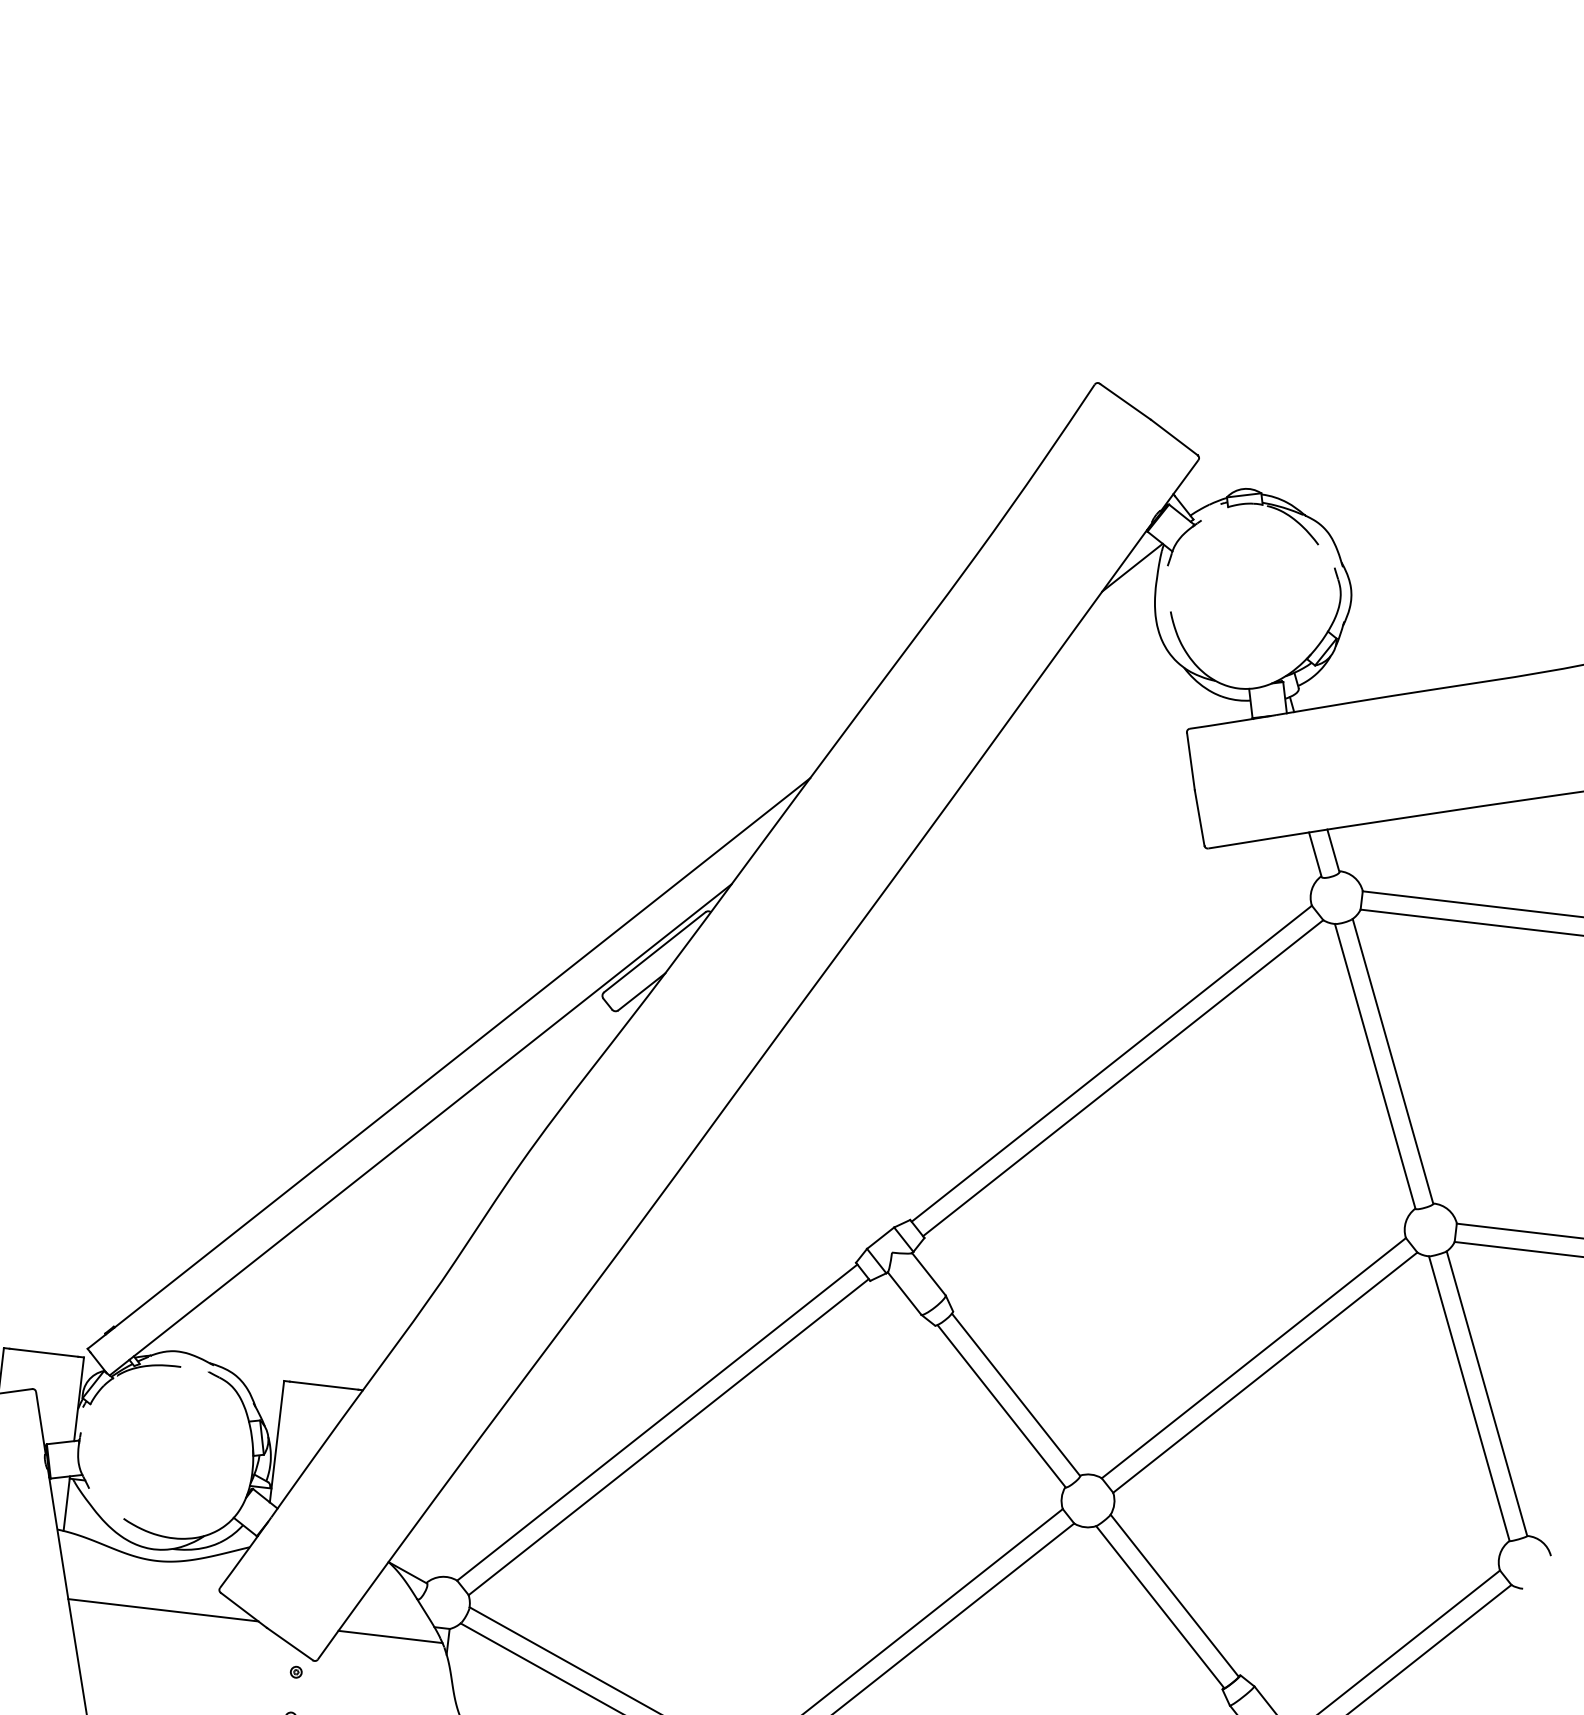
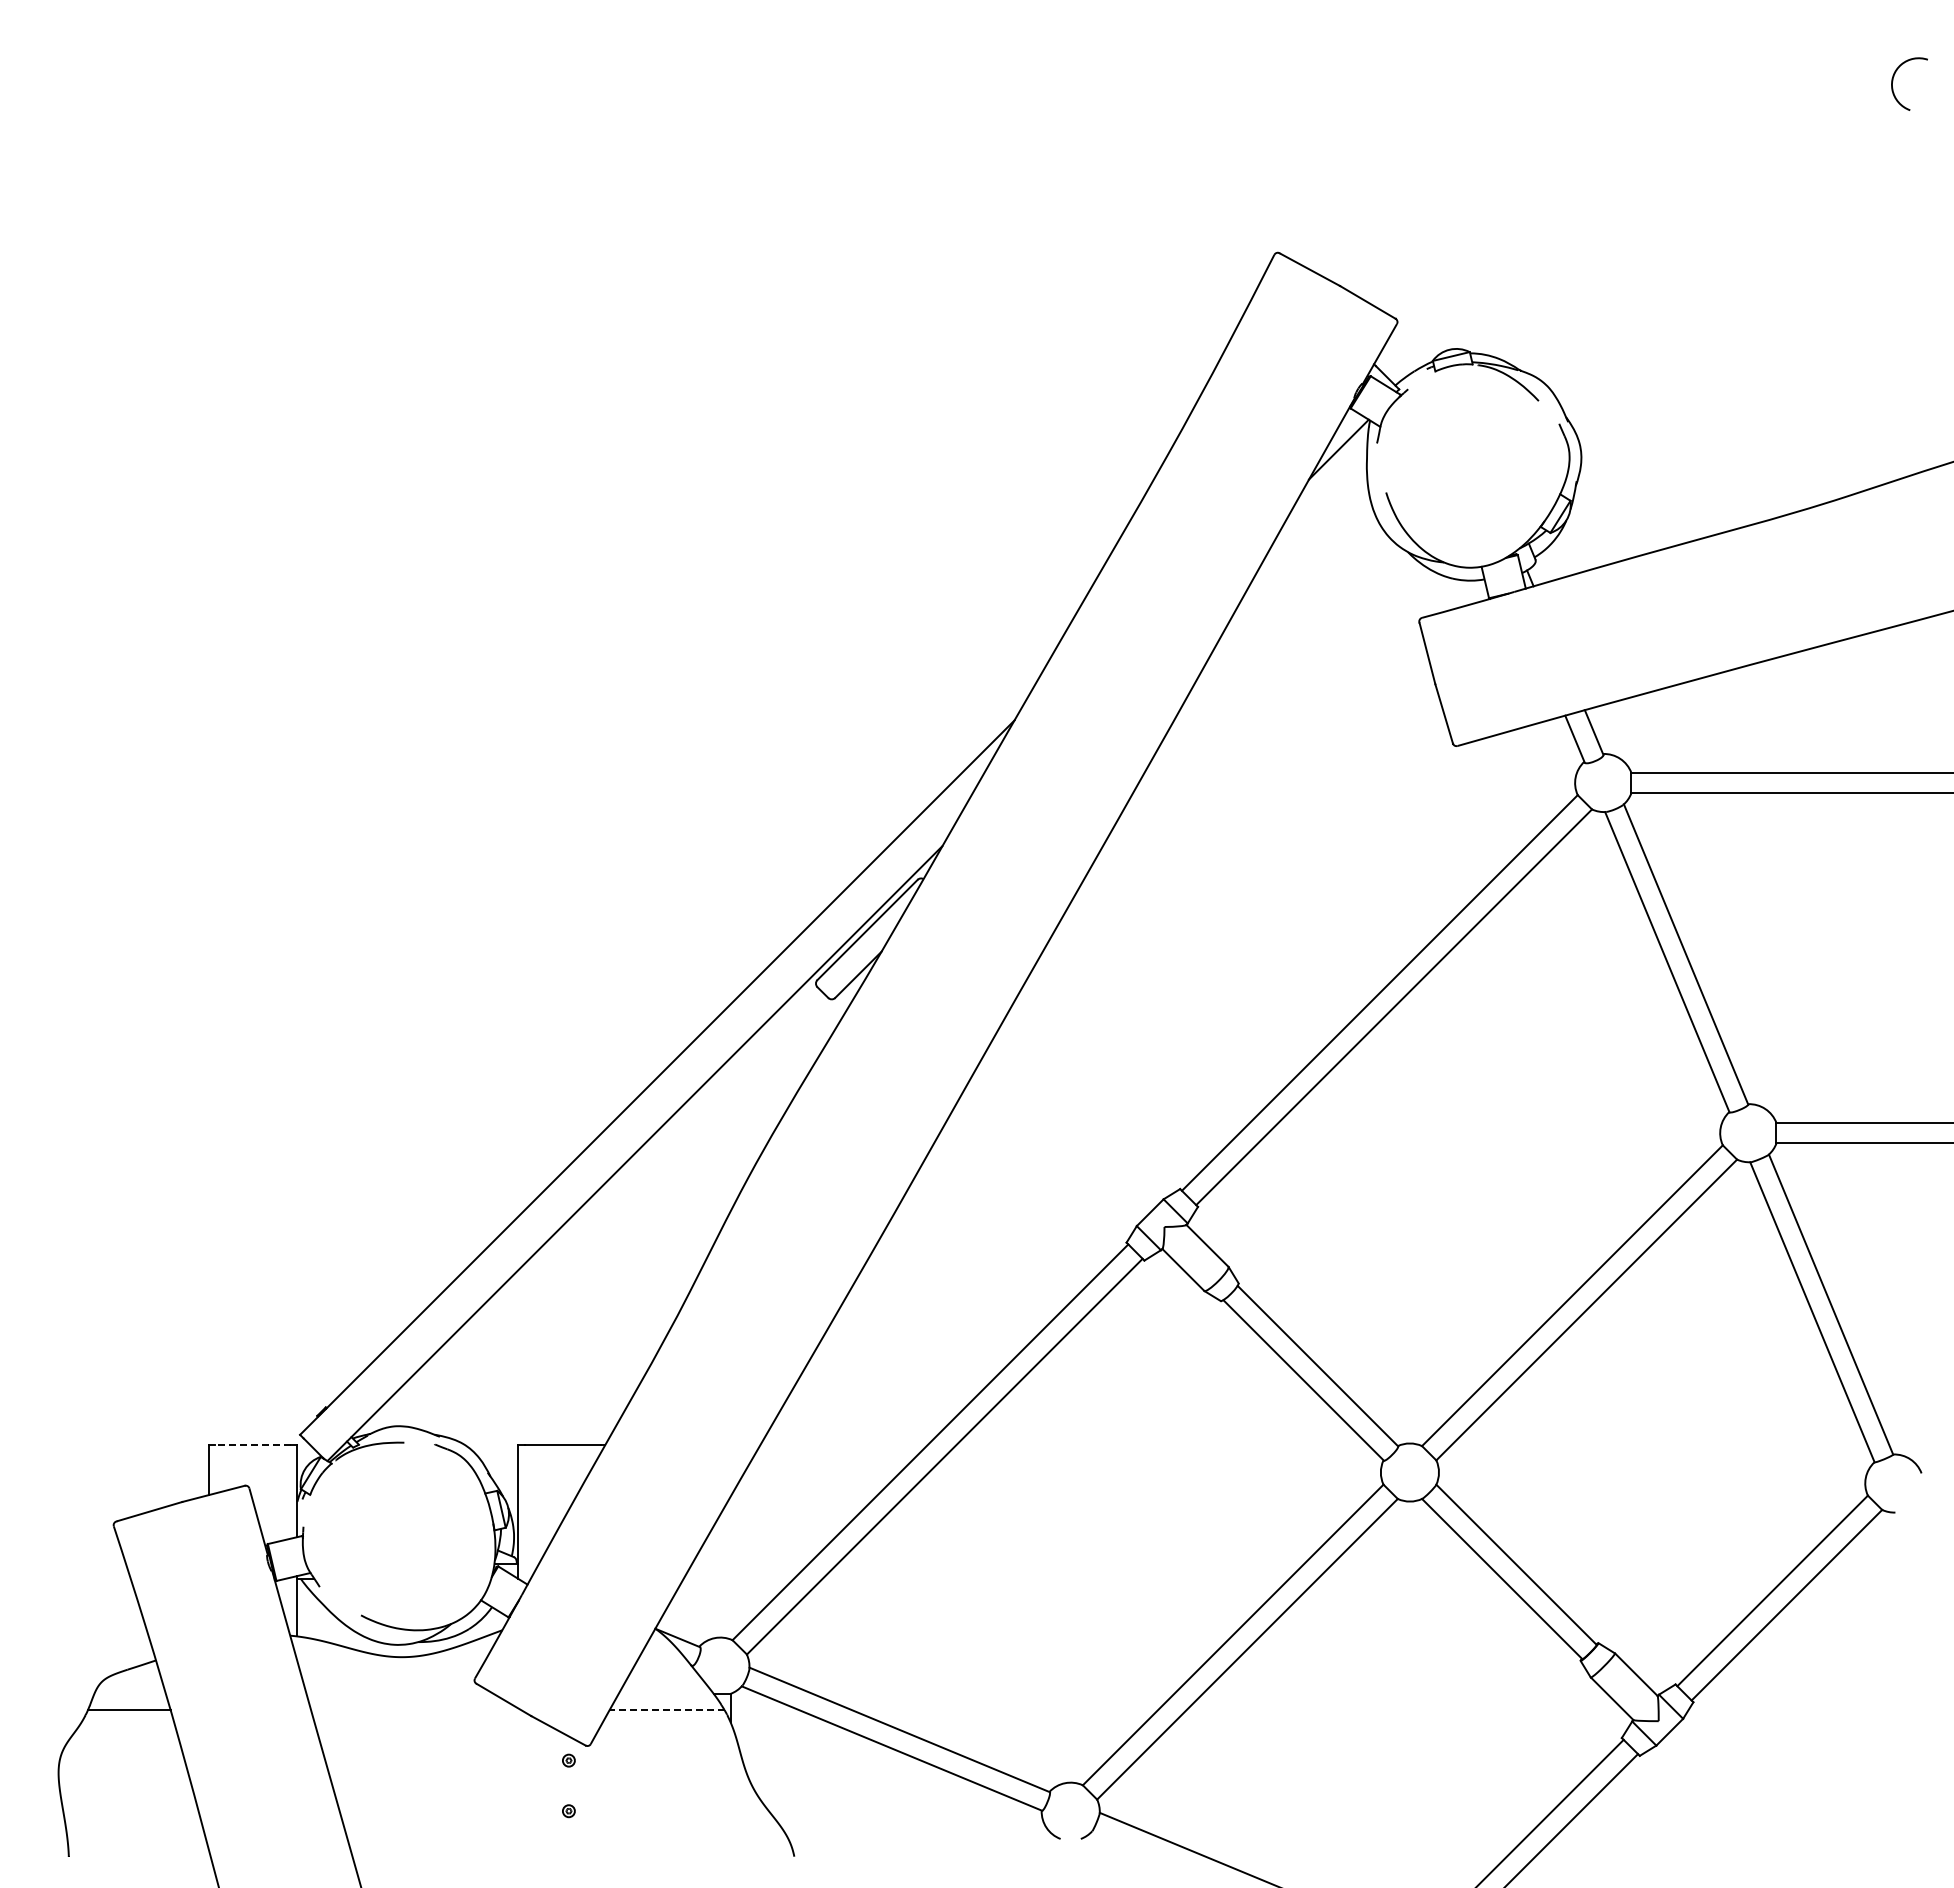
line: (43, 1352) -> (252, 1444), solid -> dashed
line: (163, 1610) -> (416, 1710), removed
line: (389, 1637) -> (666, 1710), solid -> dashed

